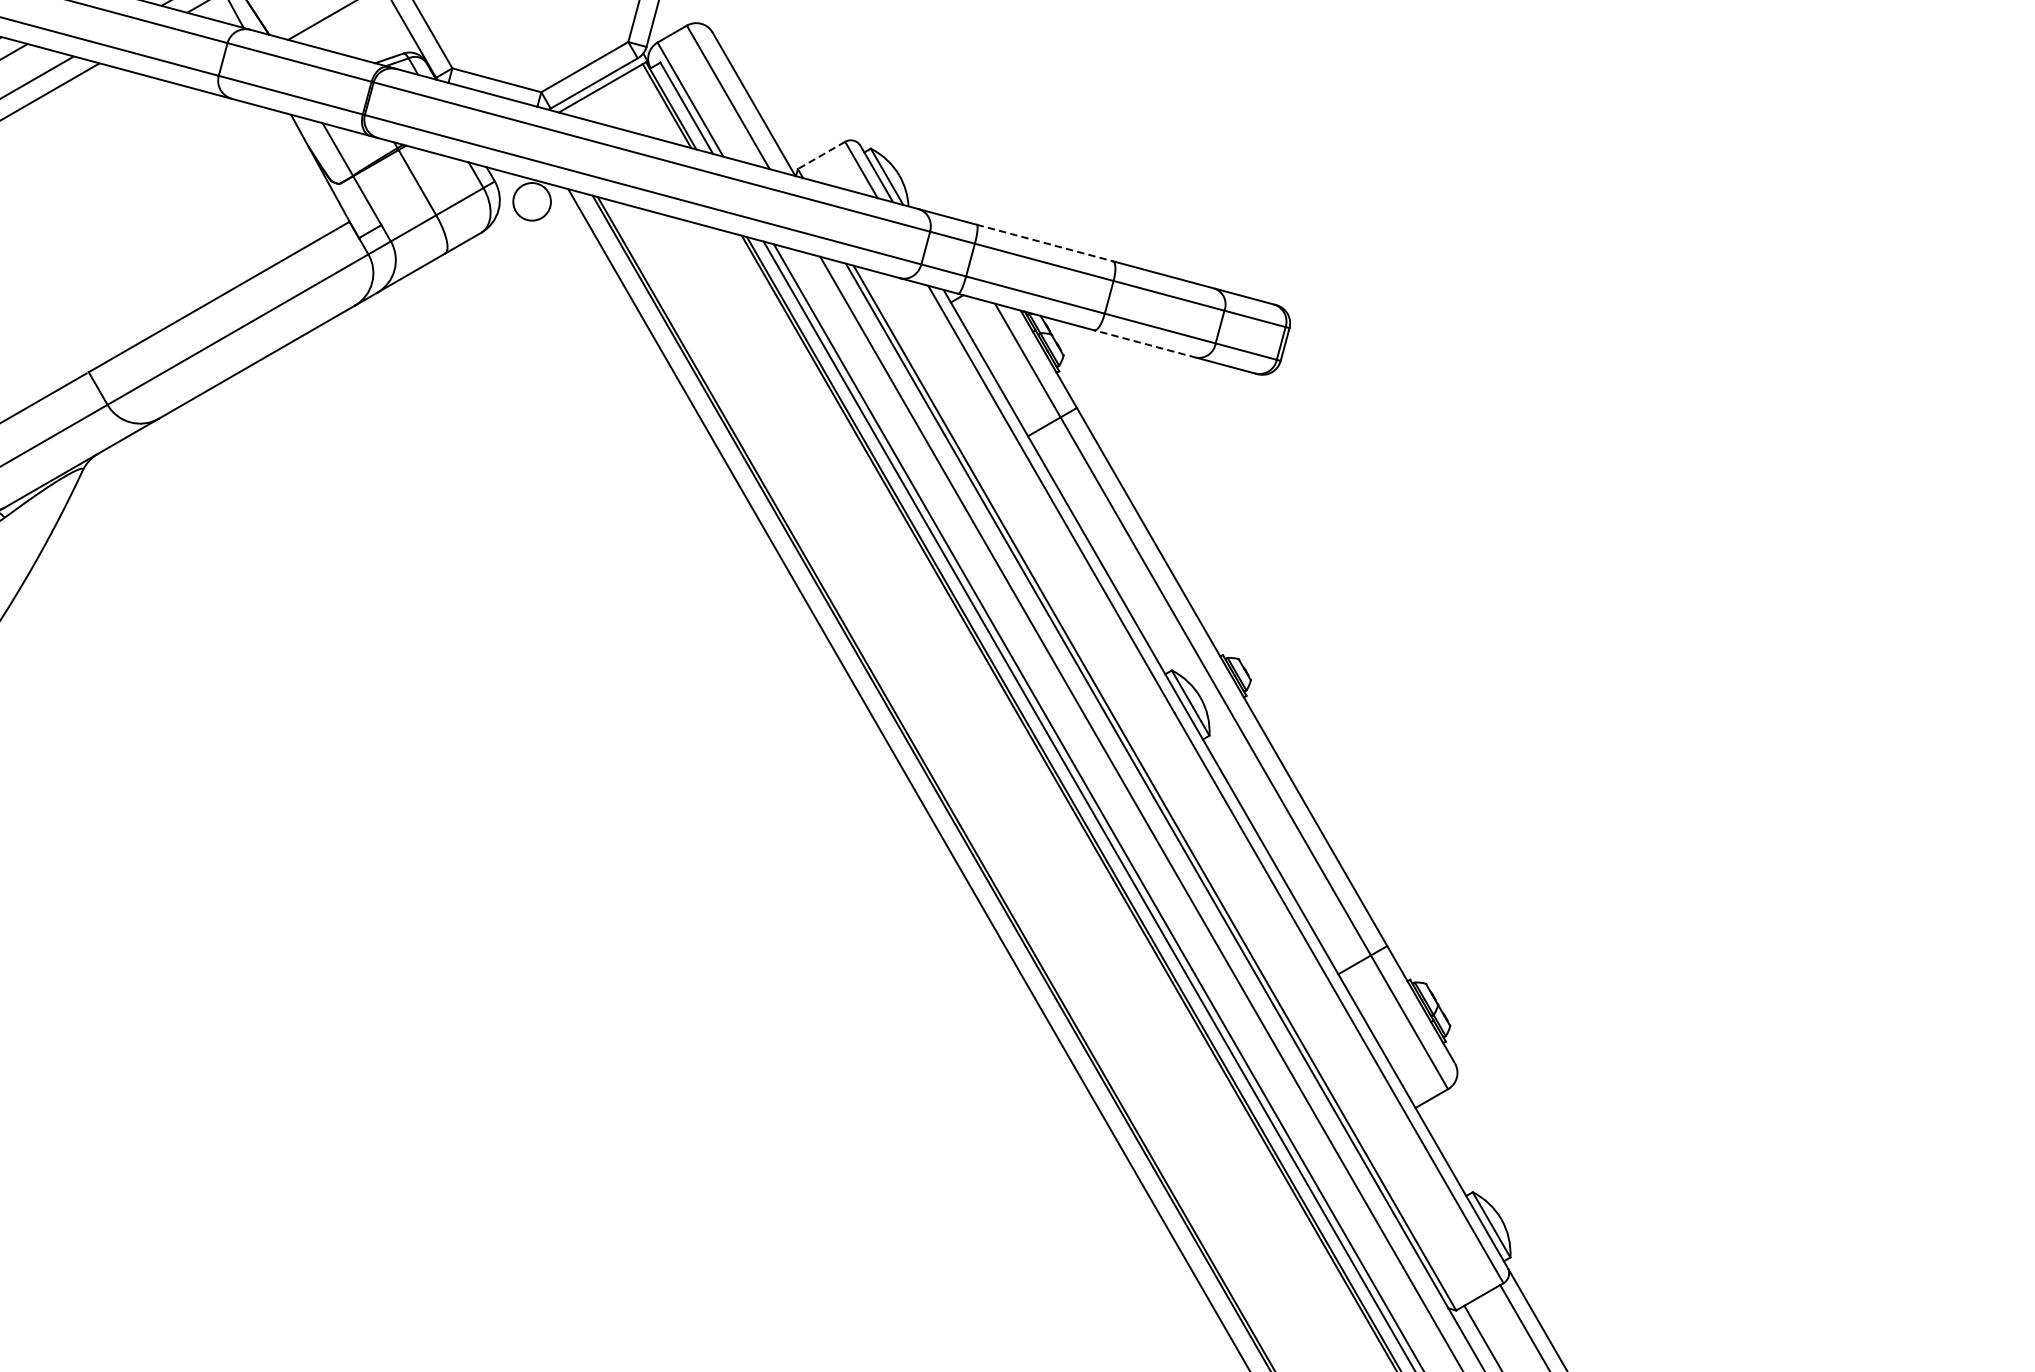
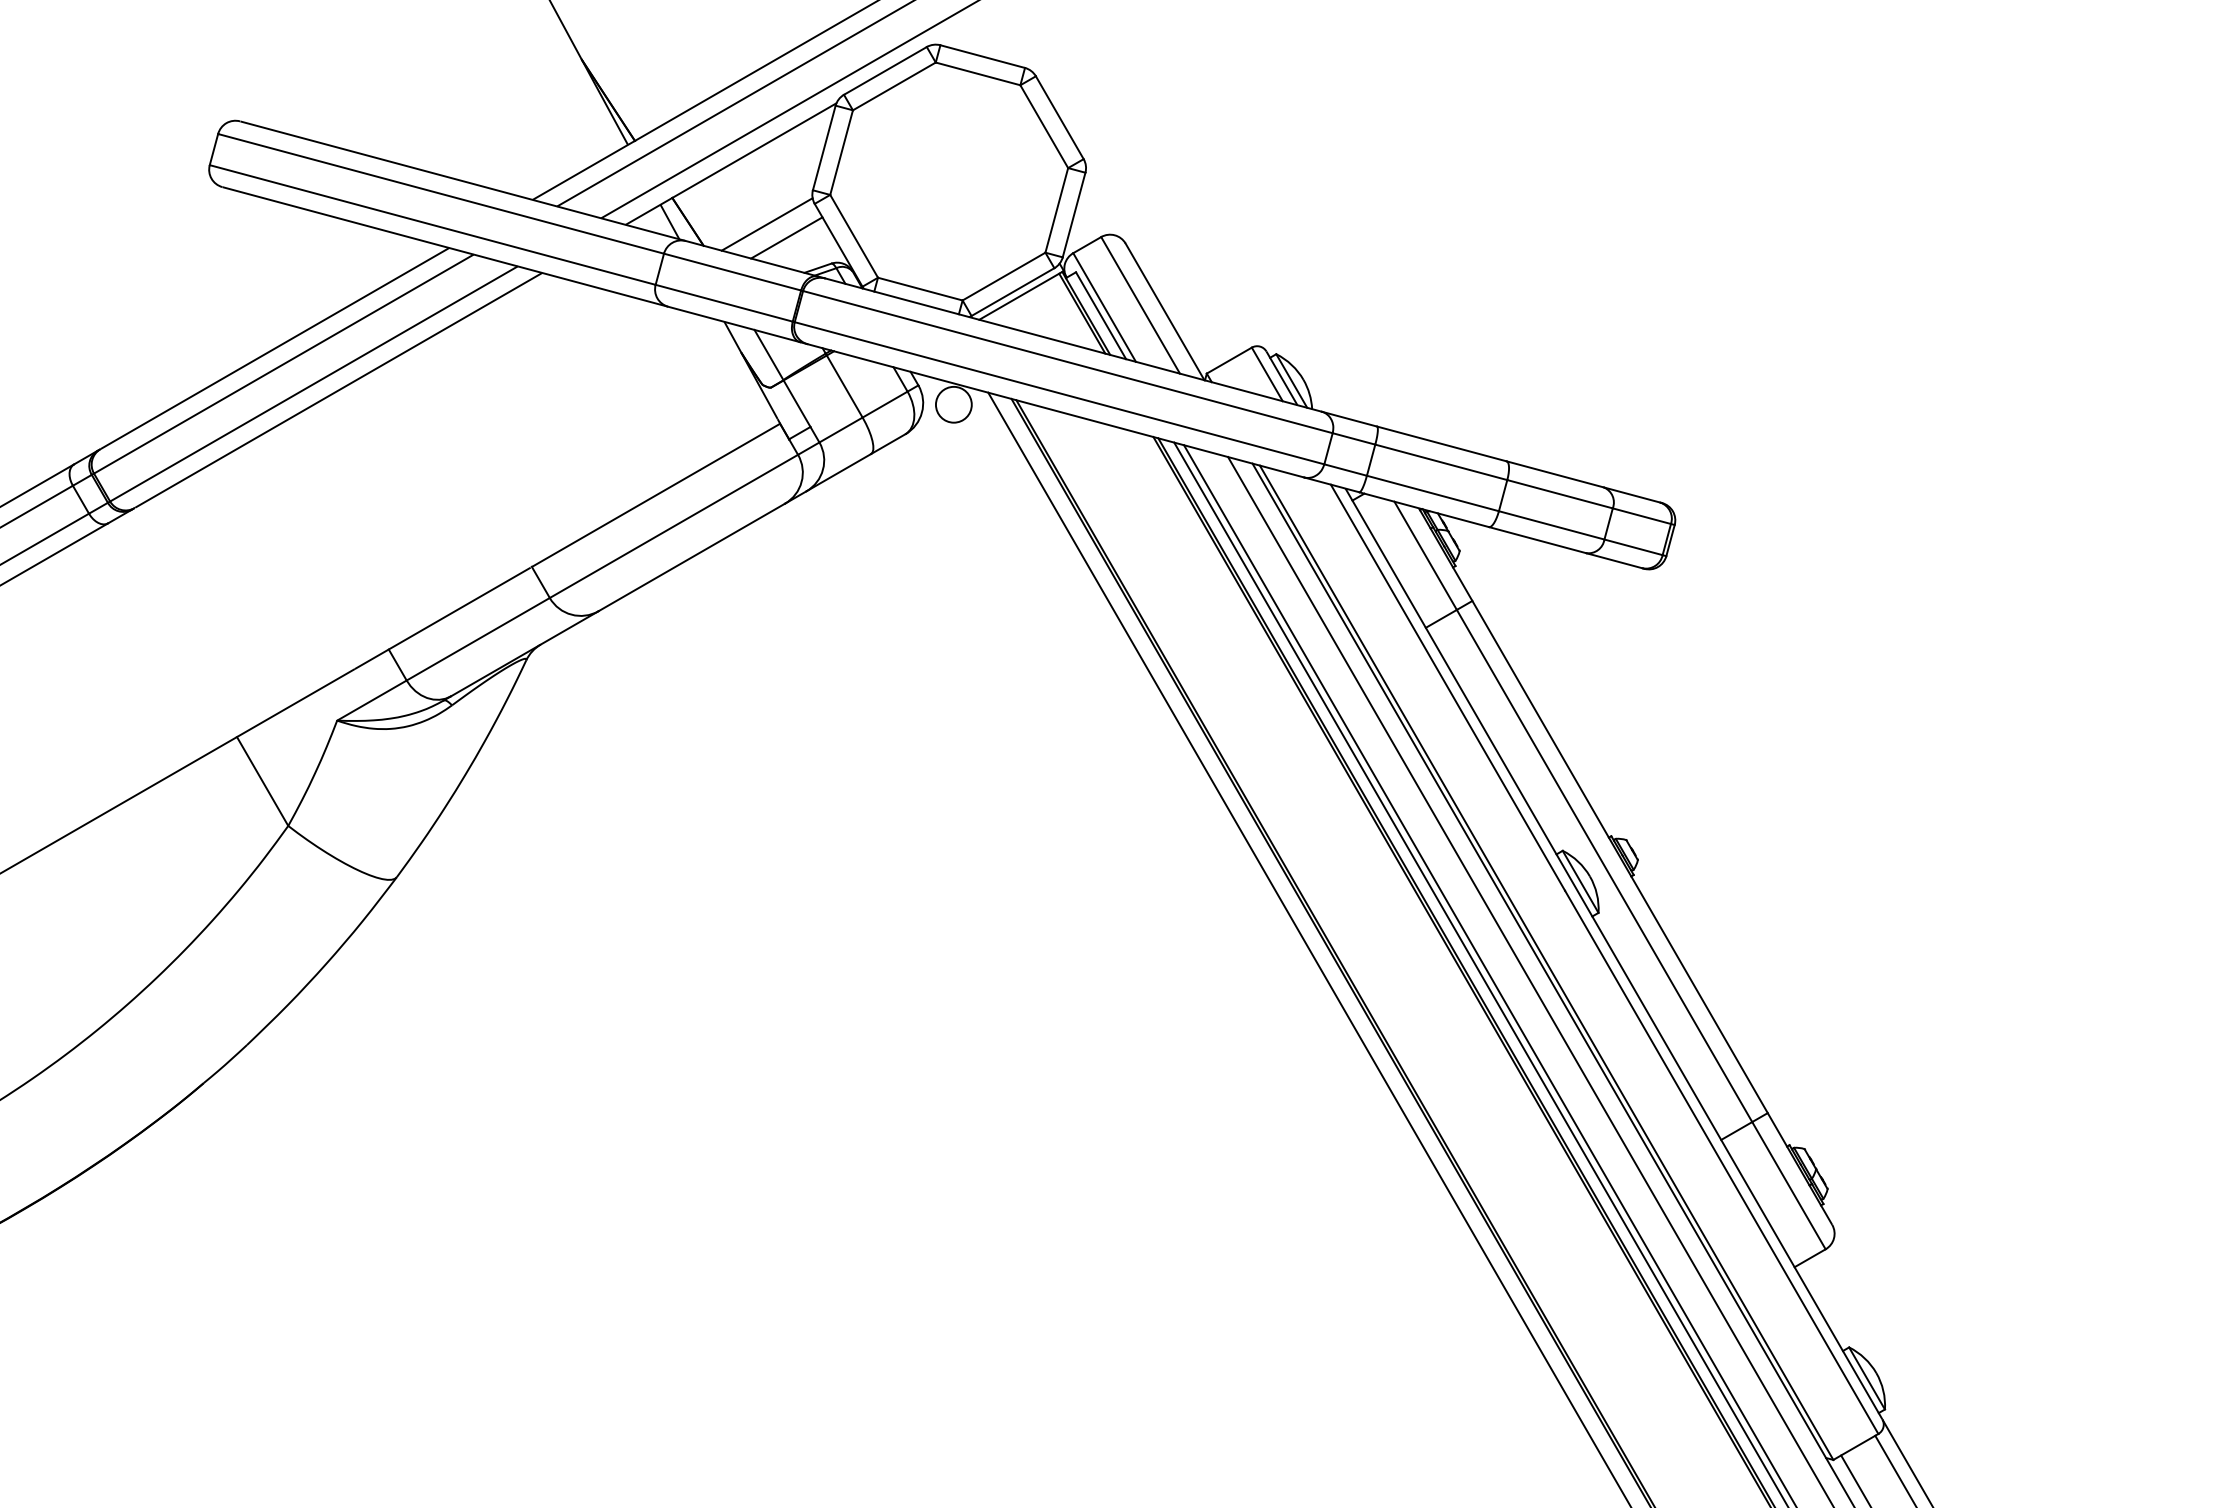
line: (356, 26) -> (786, 237), added
line: (821, 155) -> (1229, 360), dashed -> solid
line: (1045, 243) -> (1442, 444), dashed -> solid
line: (1145, 344) -> (1537, 540), dashed -> solid

